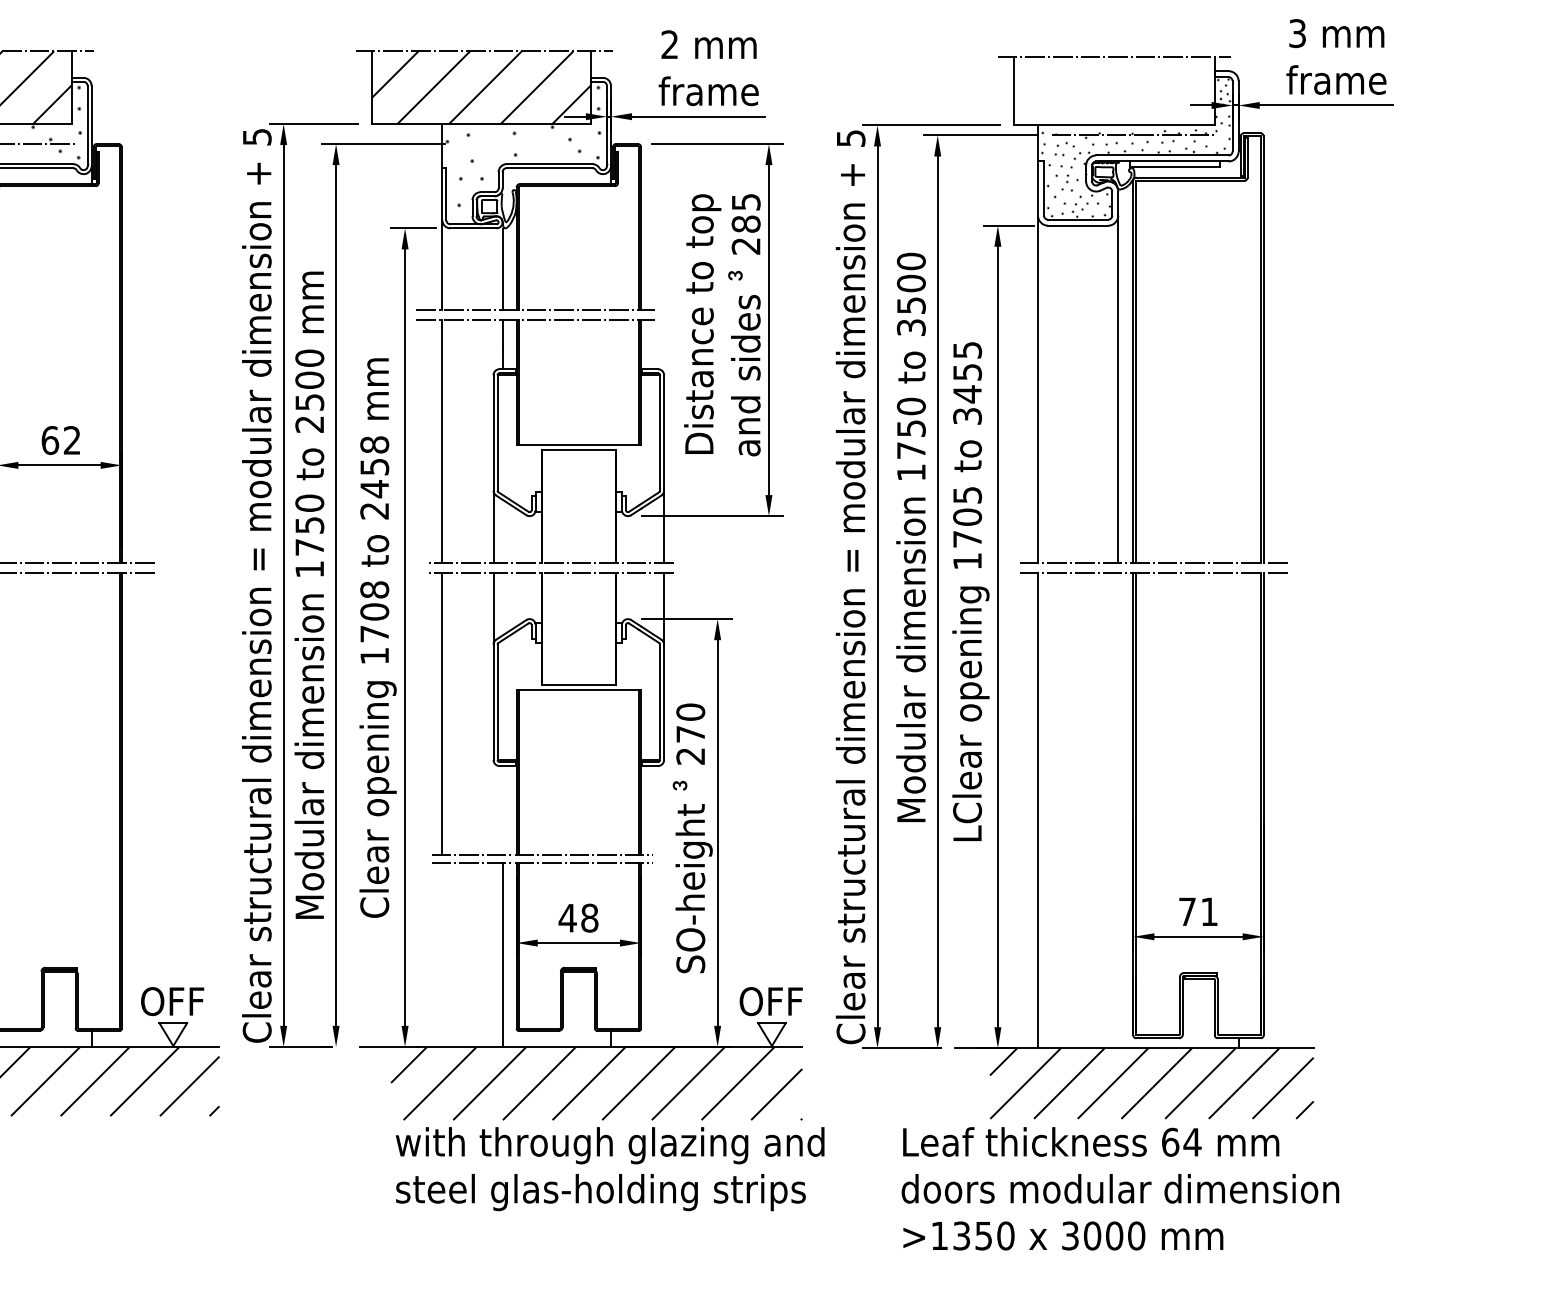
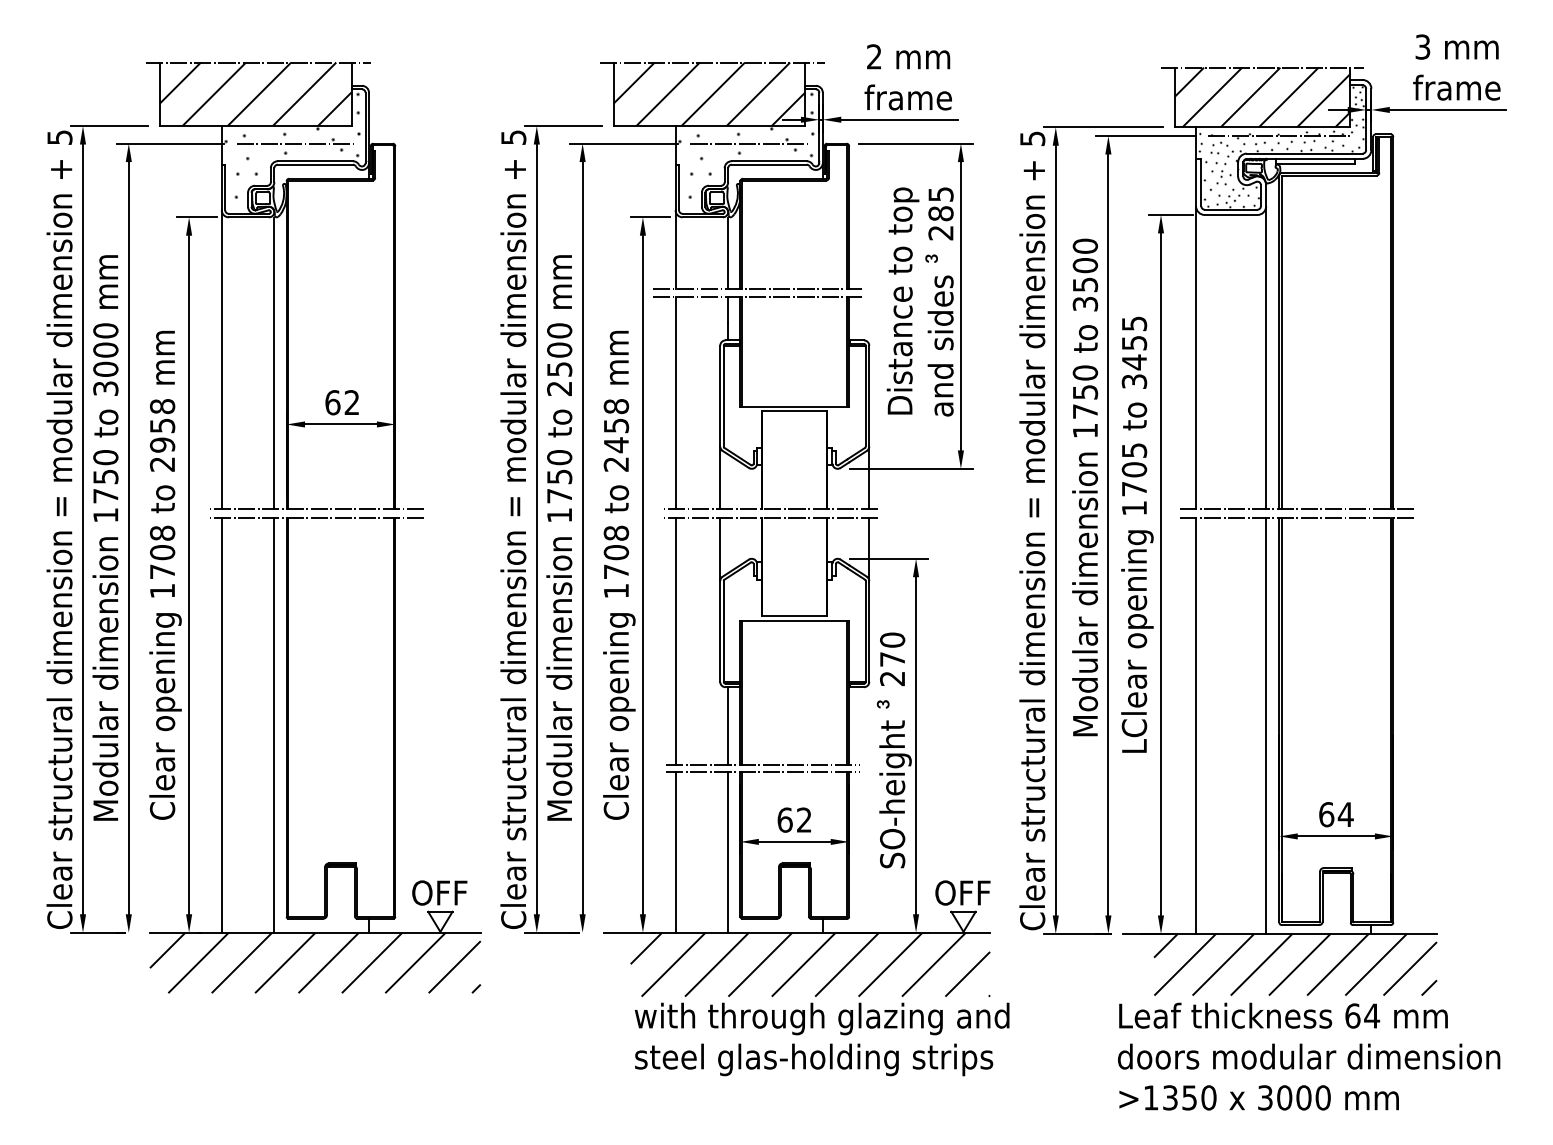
hatch: (1114, 91) -> (1262, 97), added
line: (527, 143) -> (749, 143), added
line: (1118, 809) -> (1266, 725), added
line: (502, 811) -> (728, 726), added
text: (1198, 911) -> (1336, 814), 71 -> 64
text: (578, 917) -> (794, 819), 48 -> 62
line: (442, 955) -> (675, 852), added
text: (1120, 1188) -> (1309, 1056), moved

